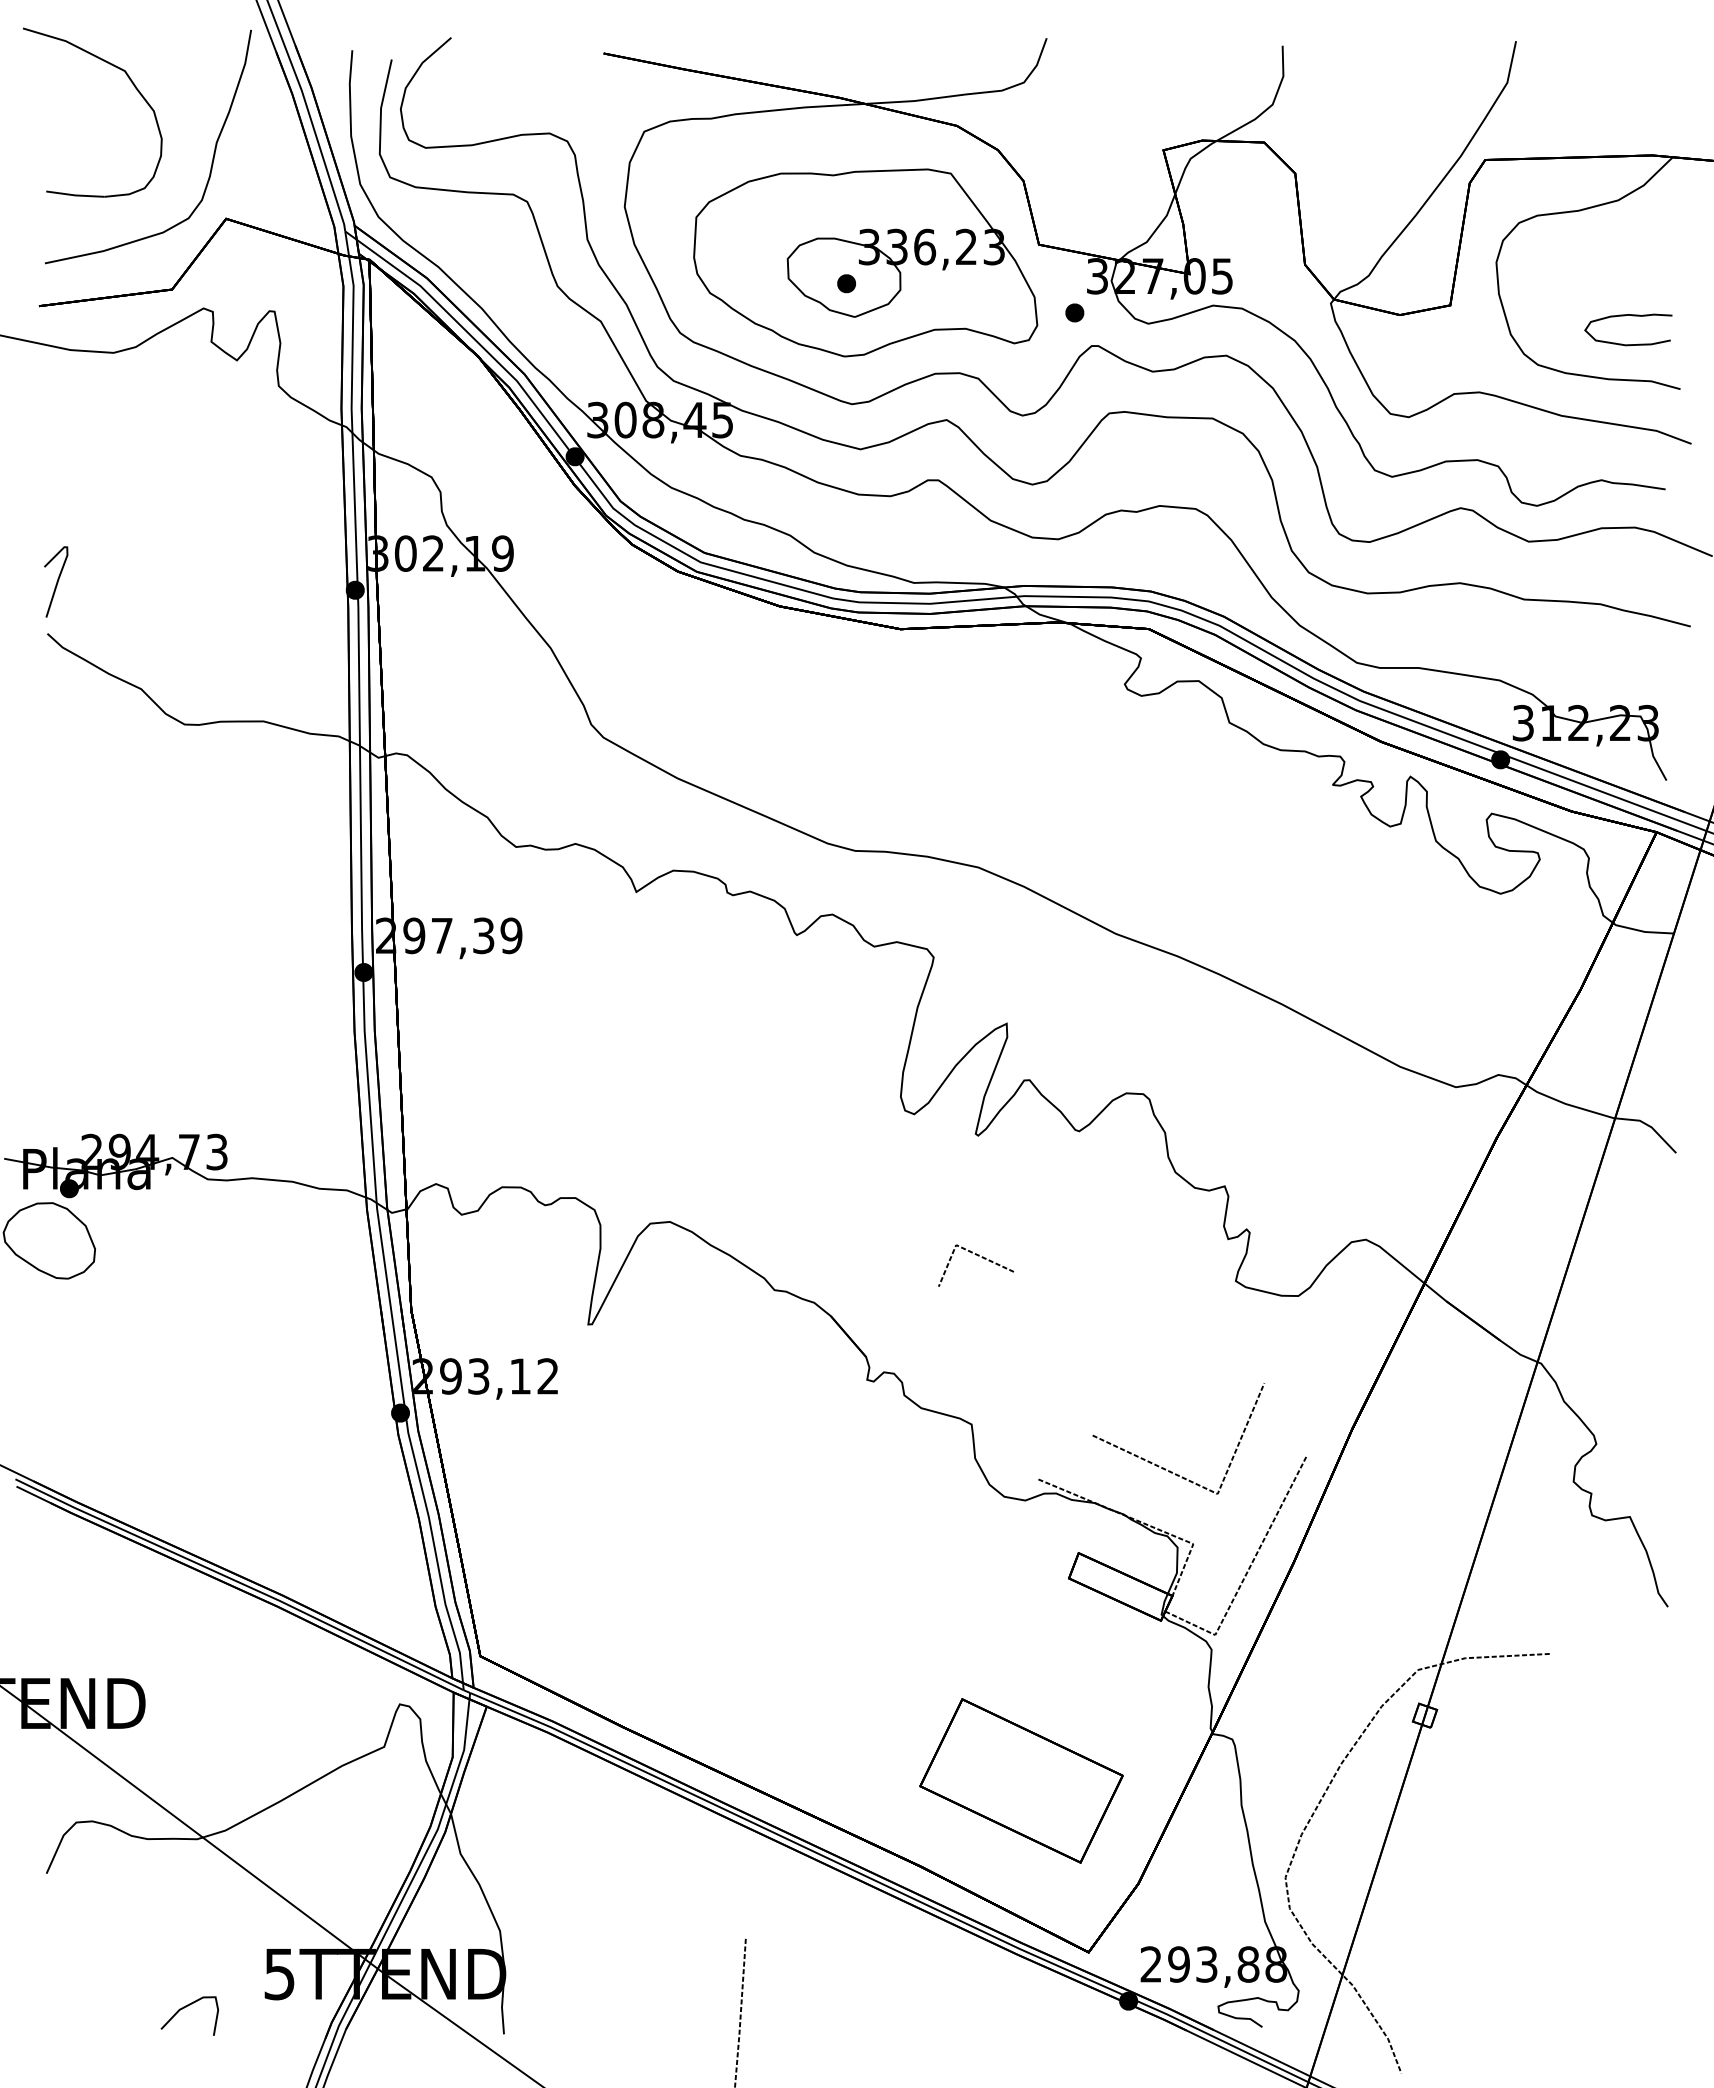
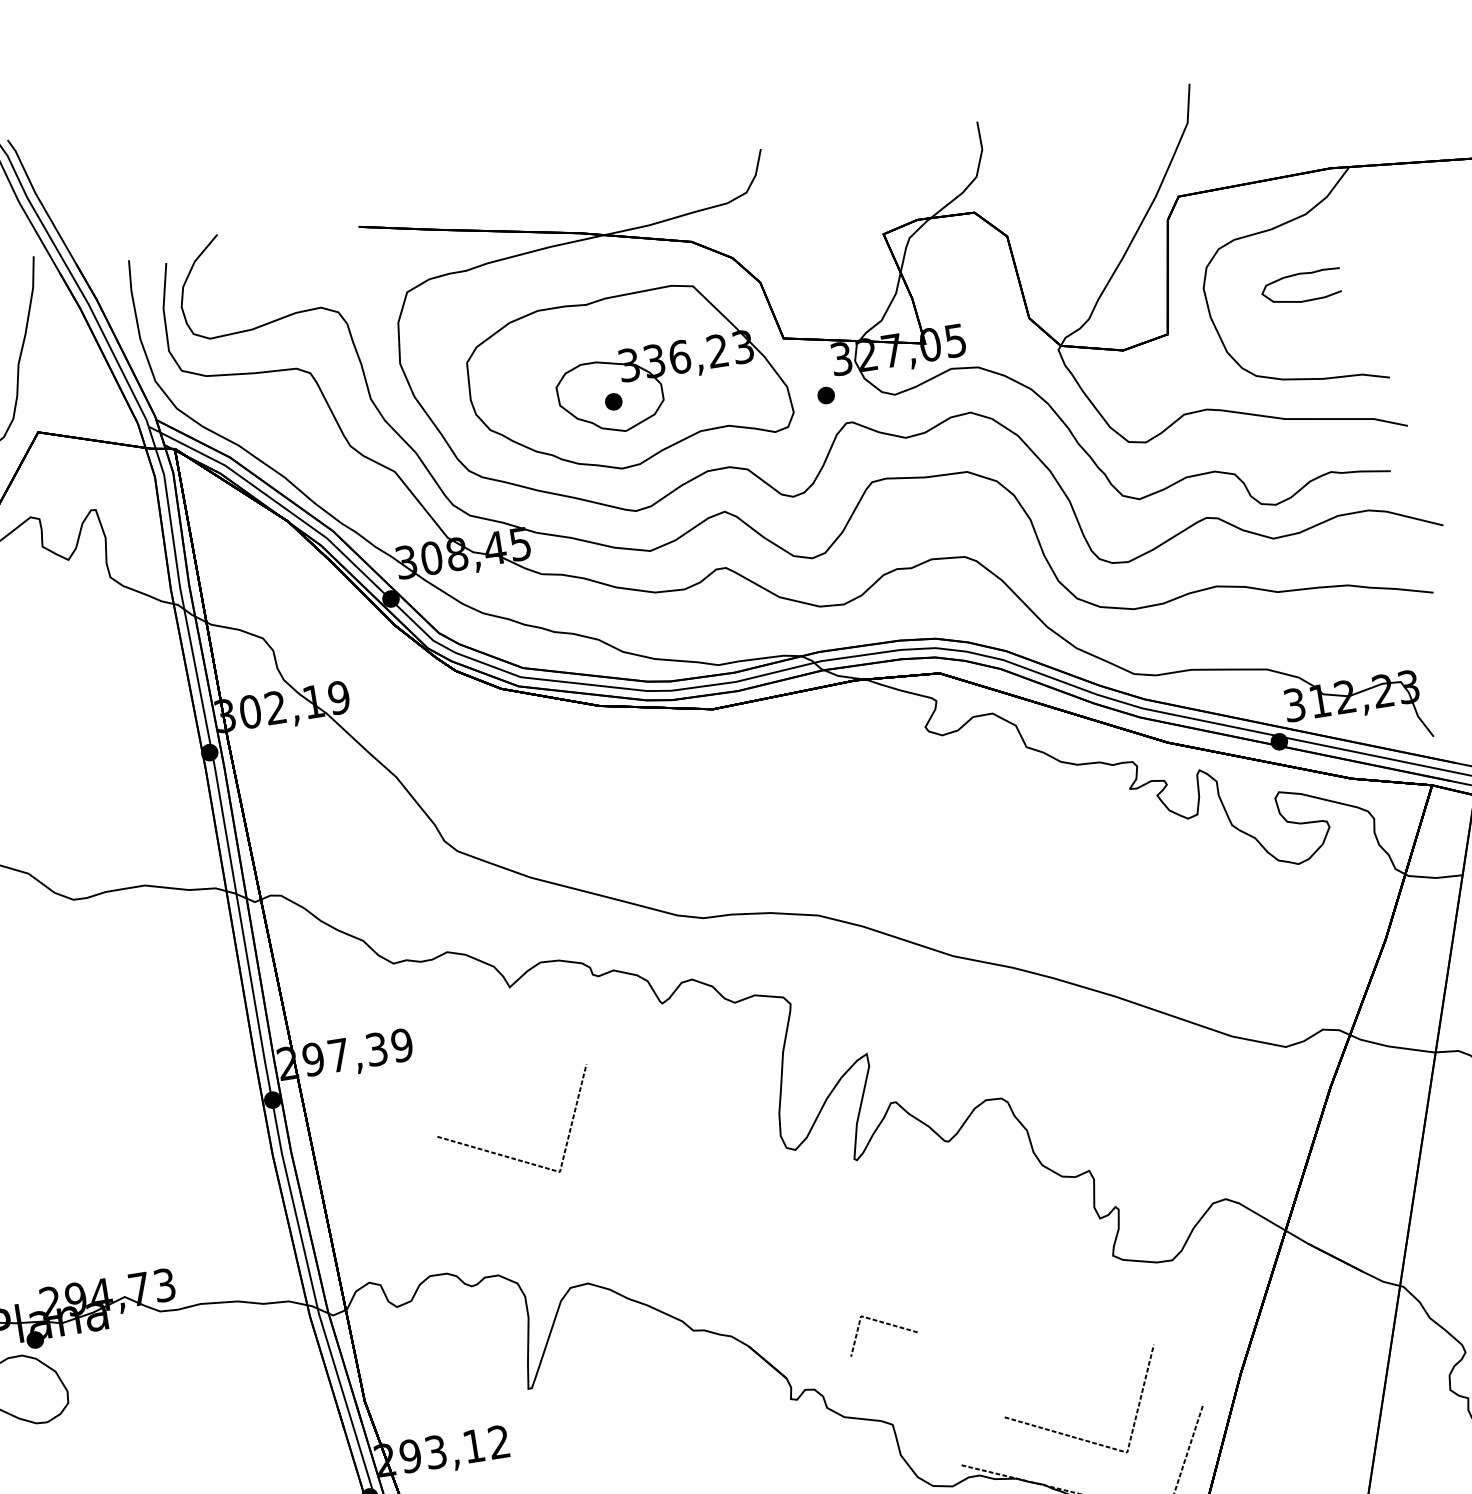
part: (1625, 316) -> (1297, 275), moved
line: (604, 1071) -> (506, 1155), added
line: (978, 1256) -> (883, 1323), moved

